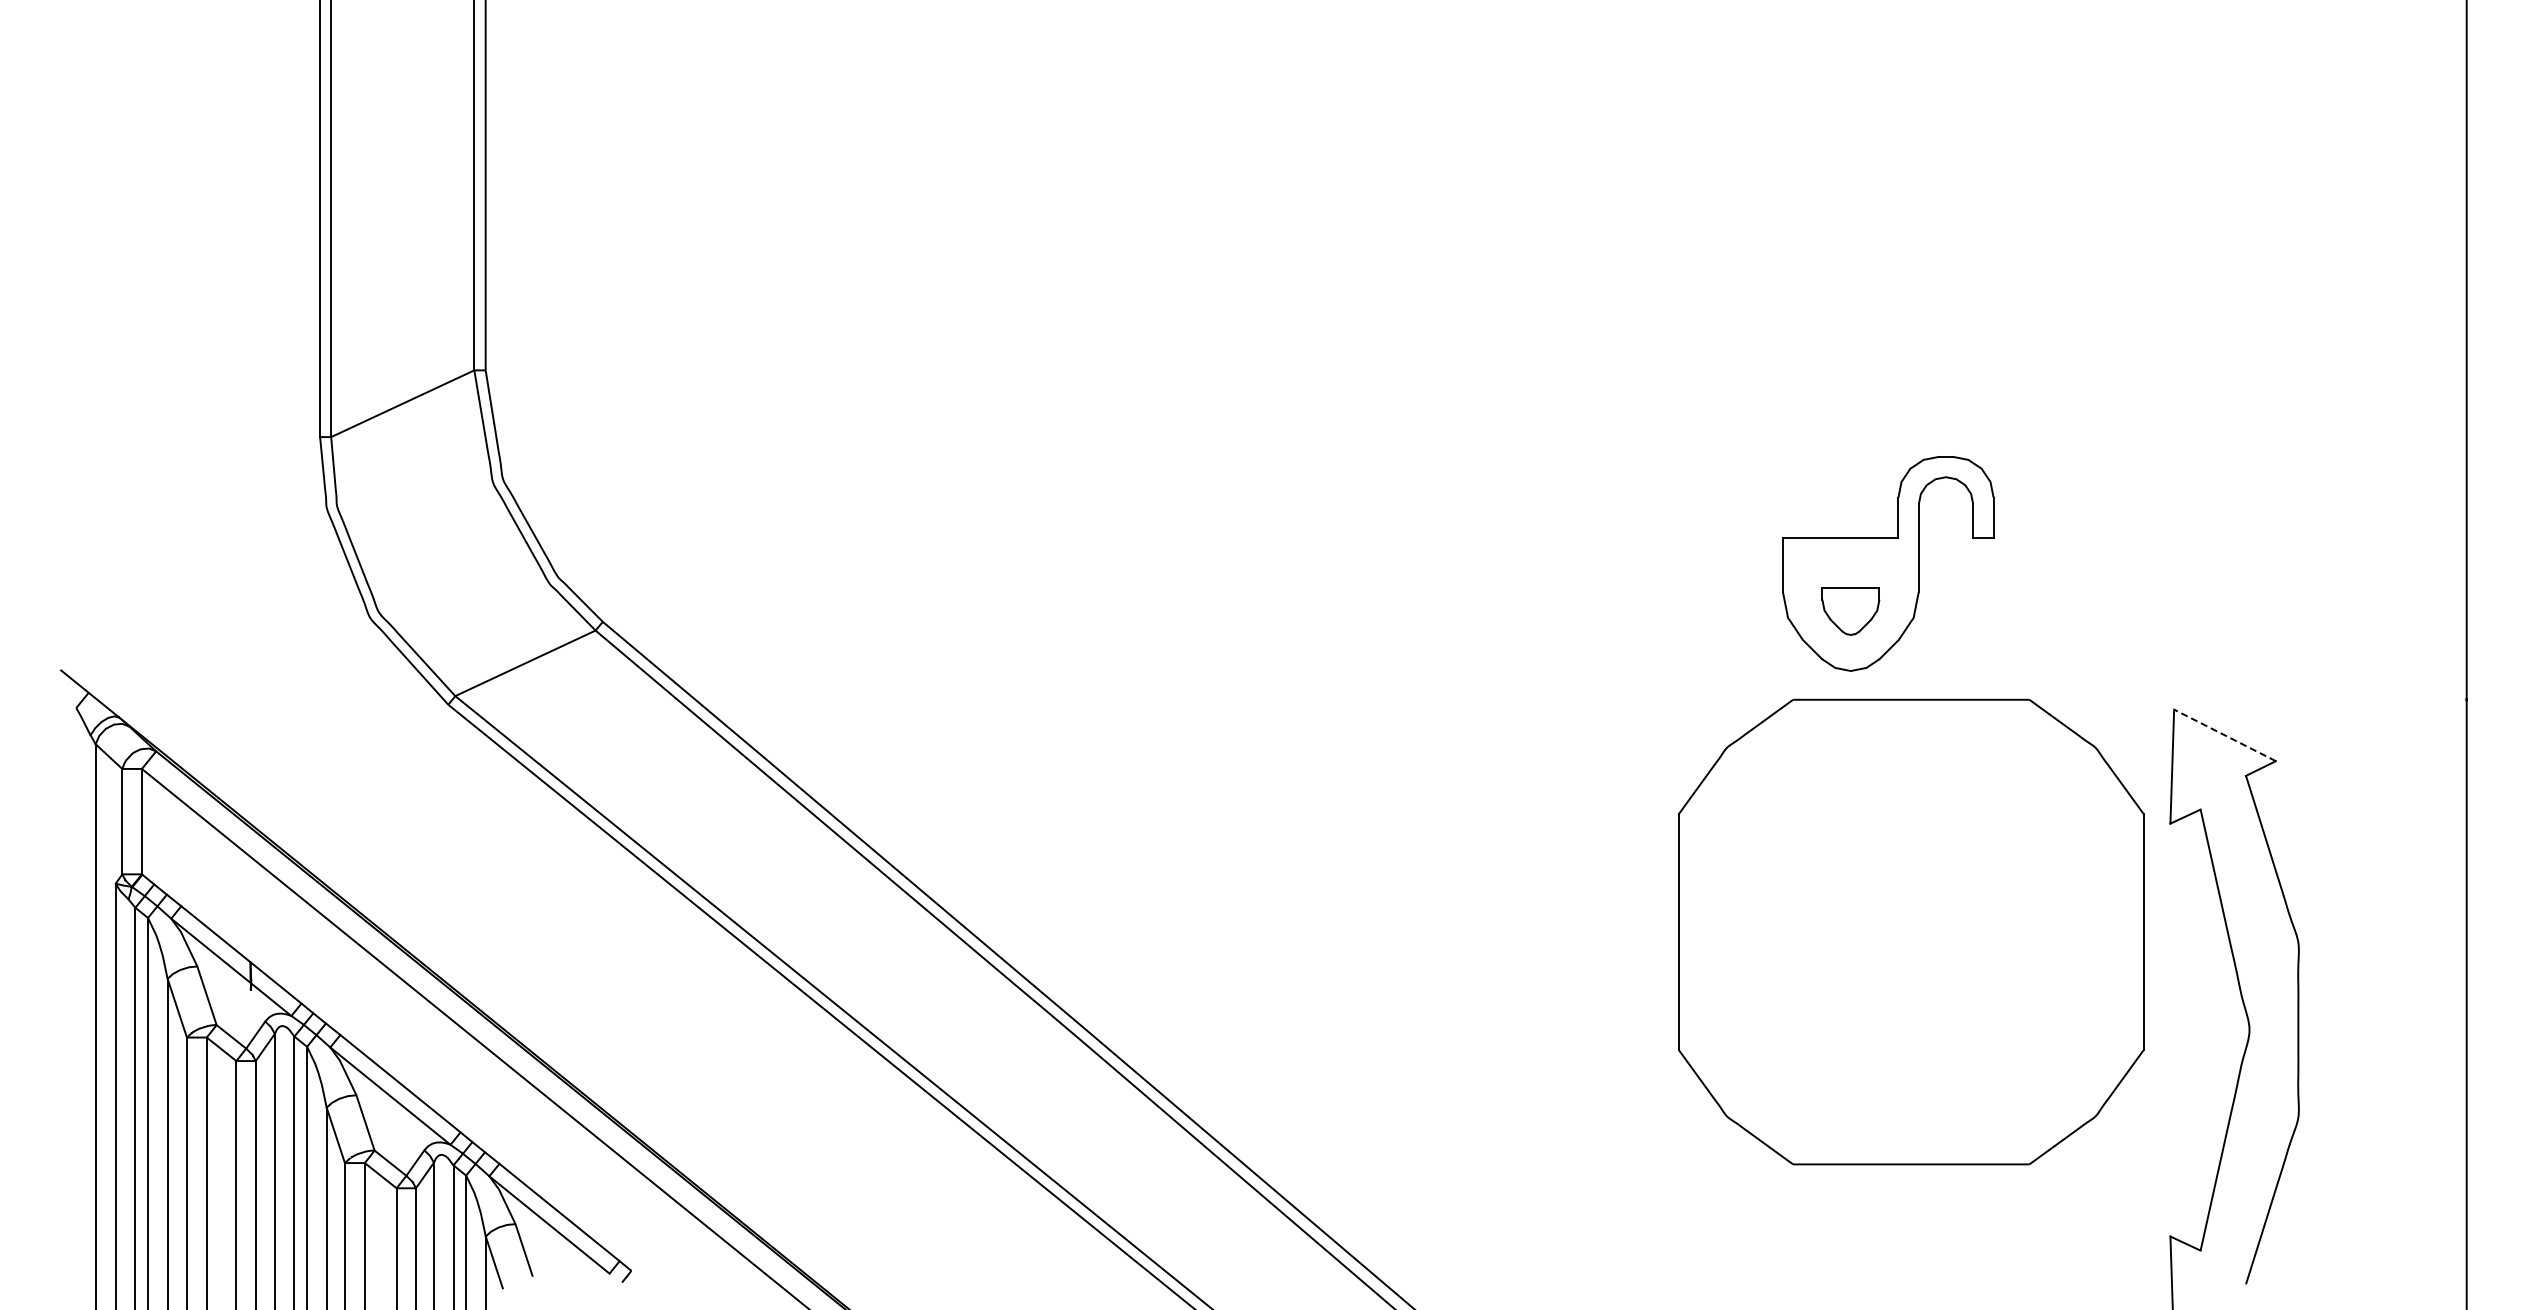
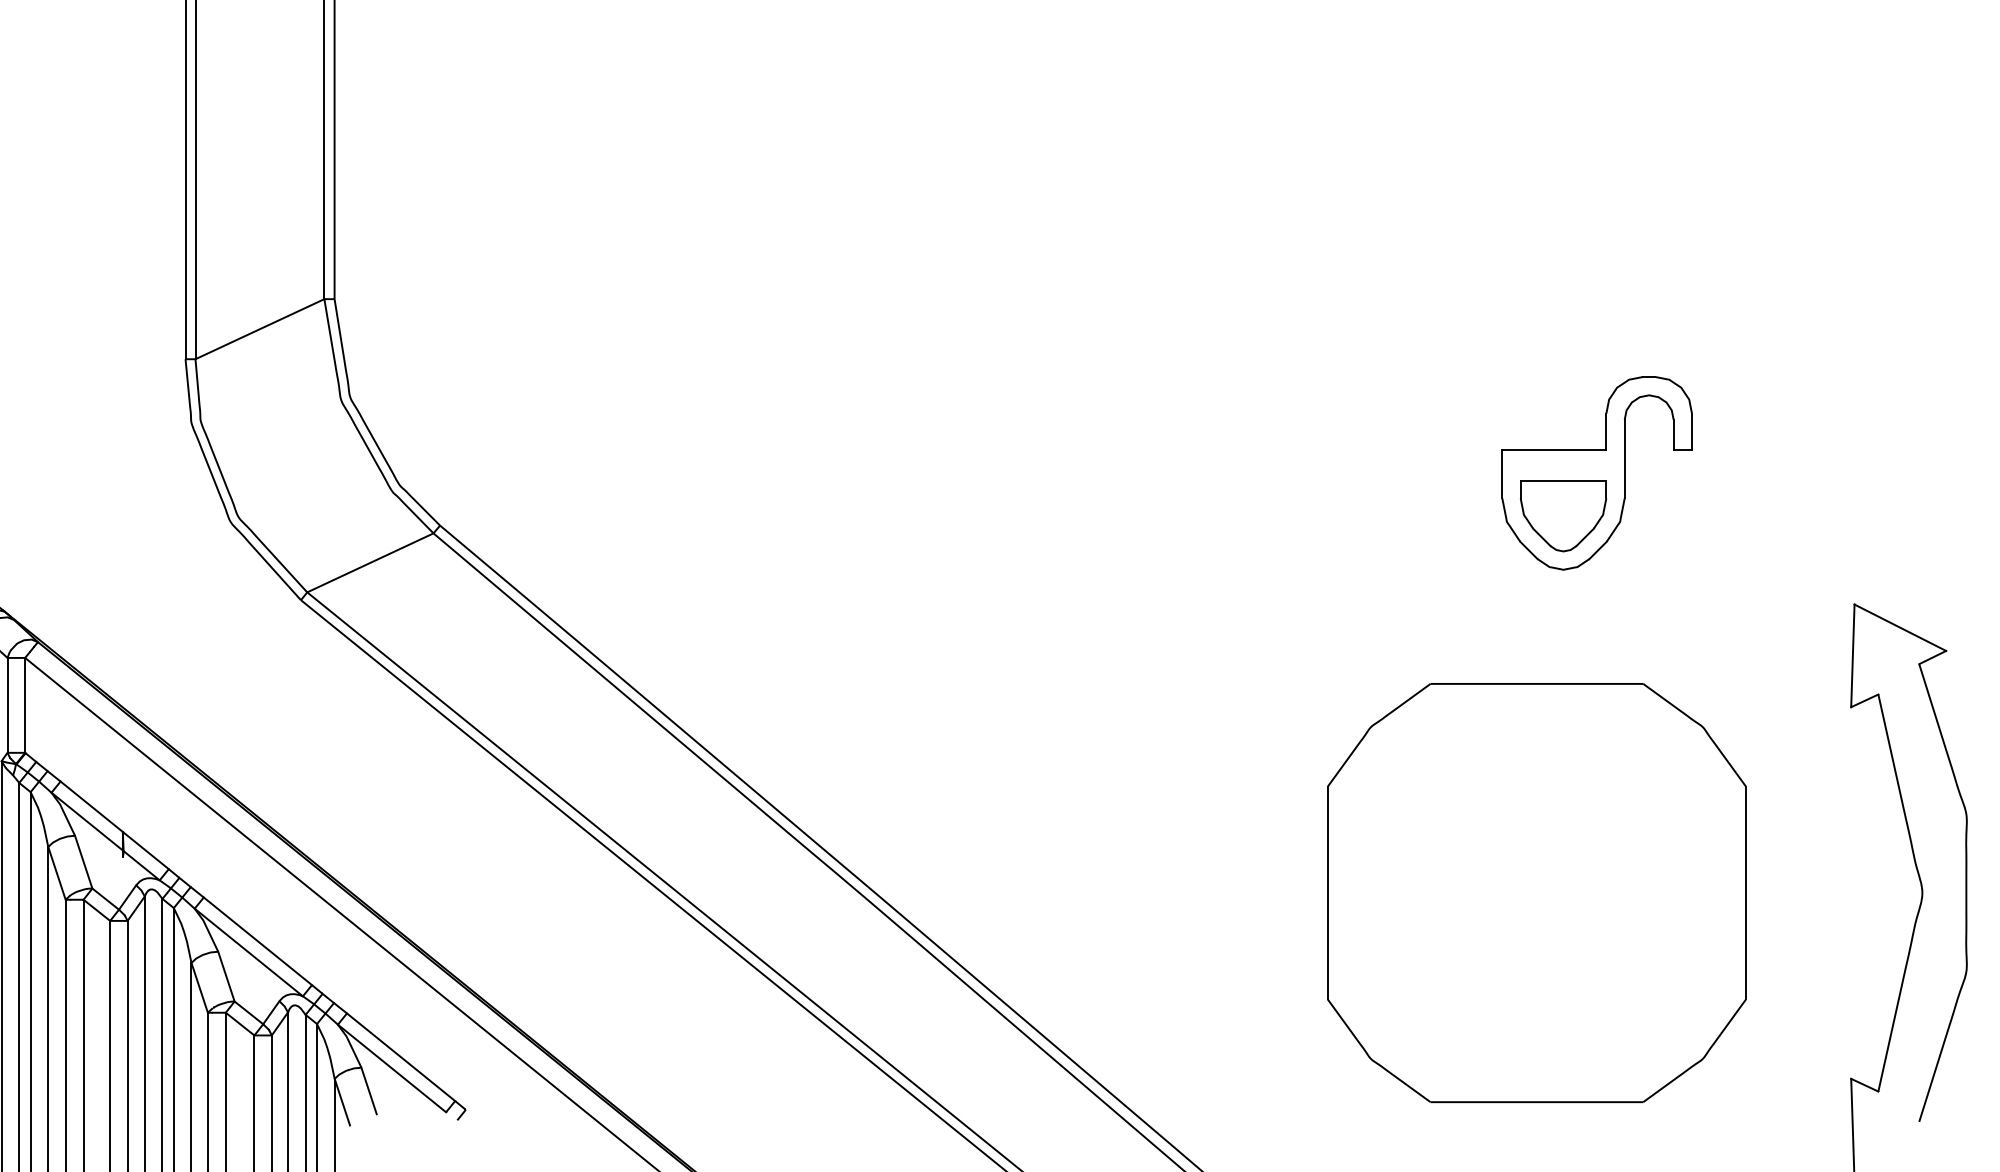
part: (1850, 611) -> (1563, 516), size x1.67
line: (2224, 735) -> (1899, 627), dashed -> solid
part: (1911, 931) -> (1537, 892), moved

